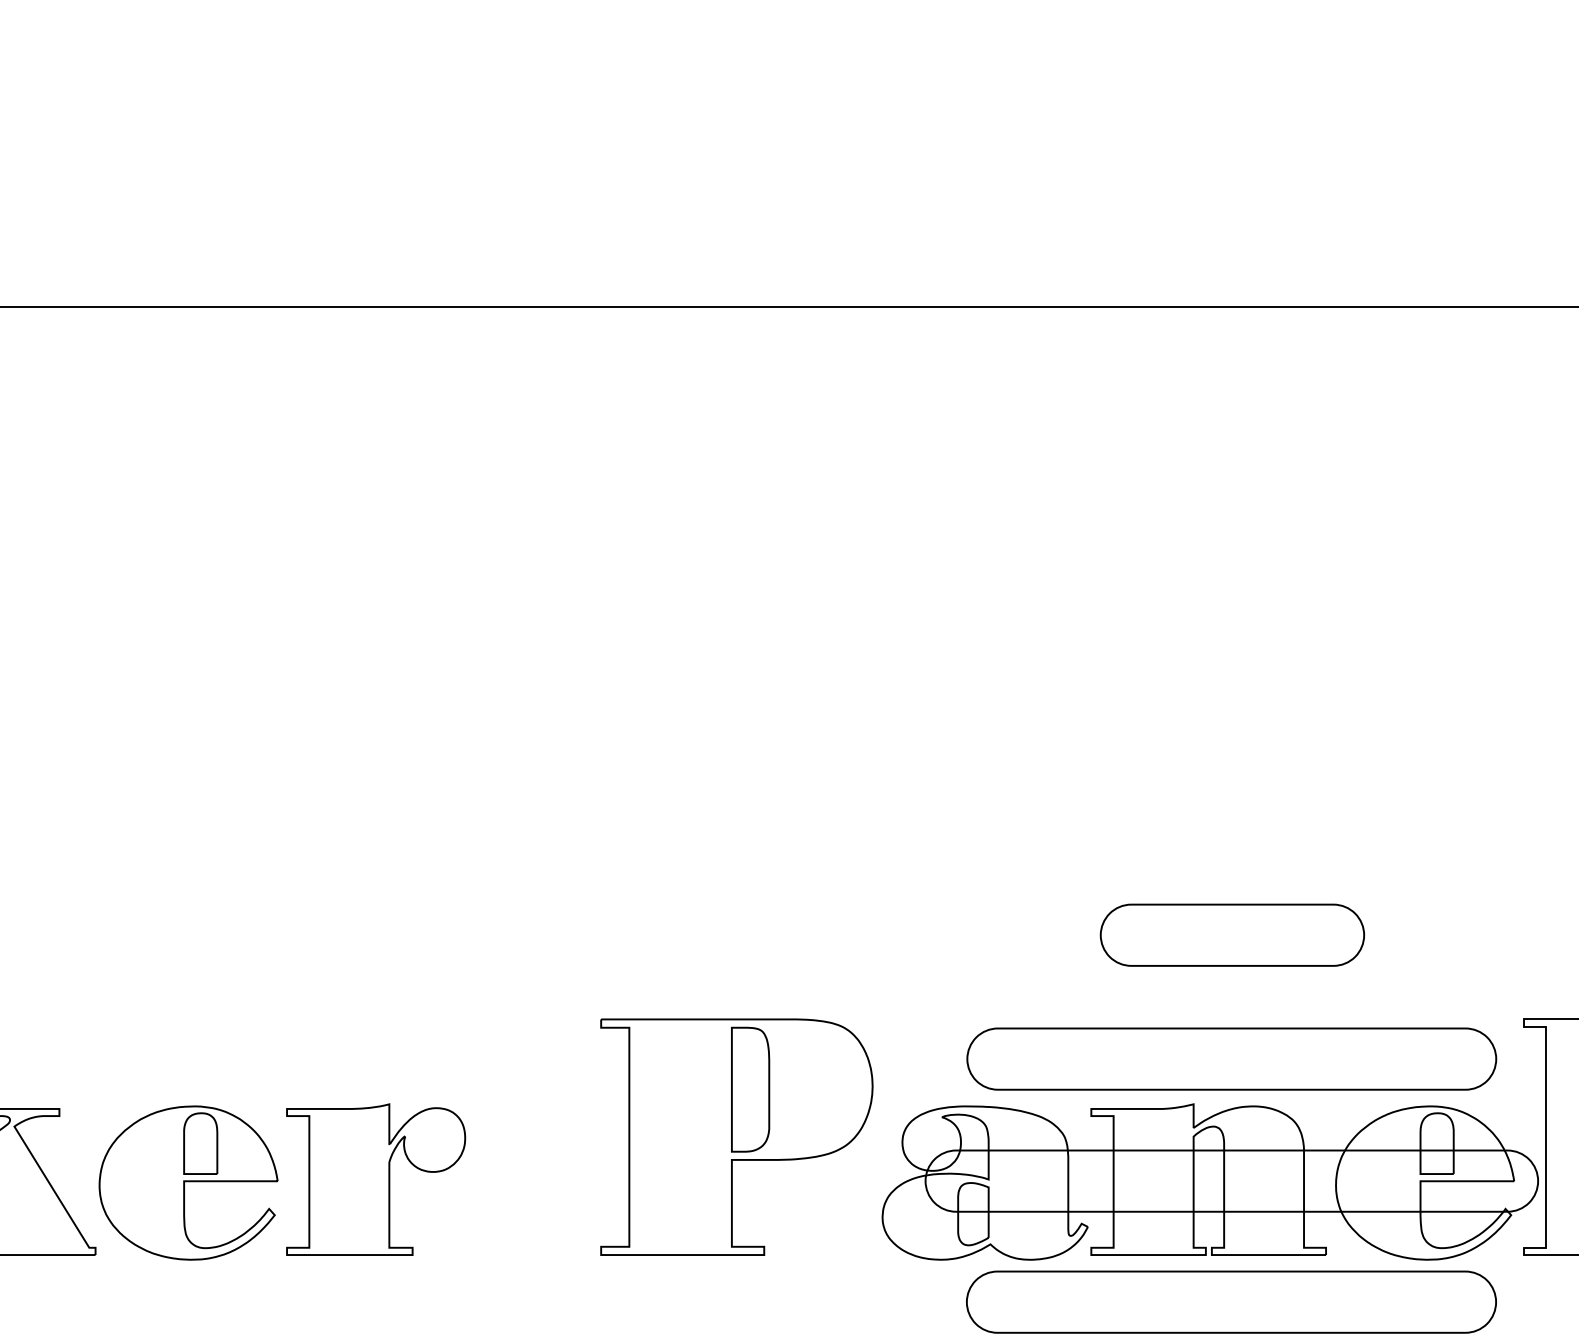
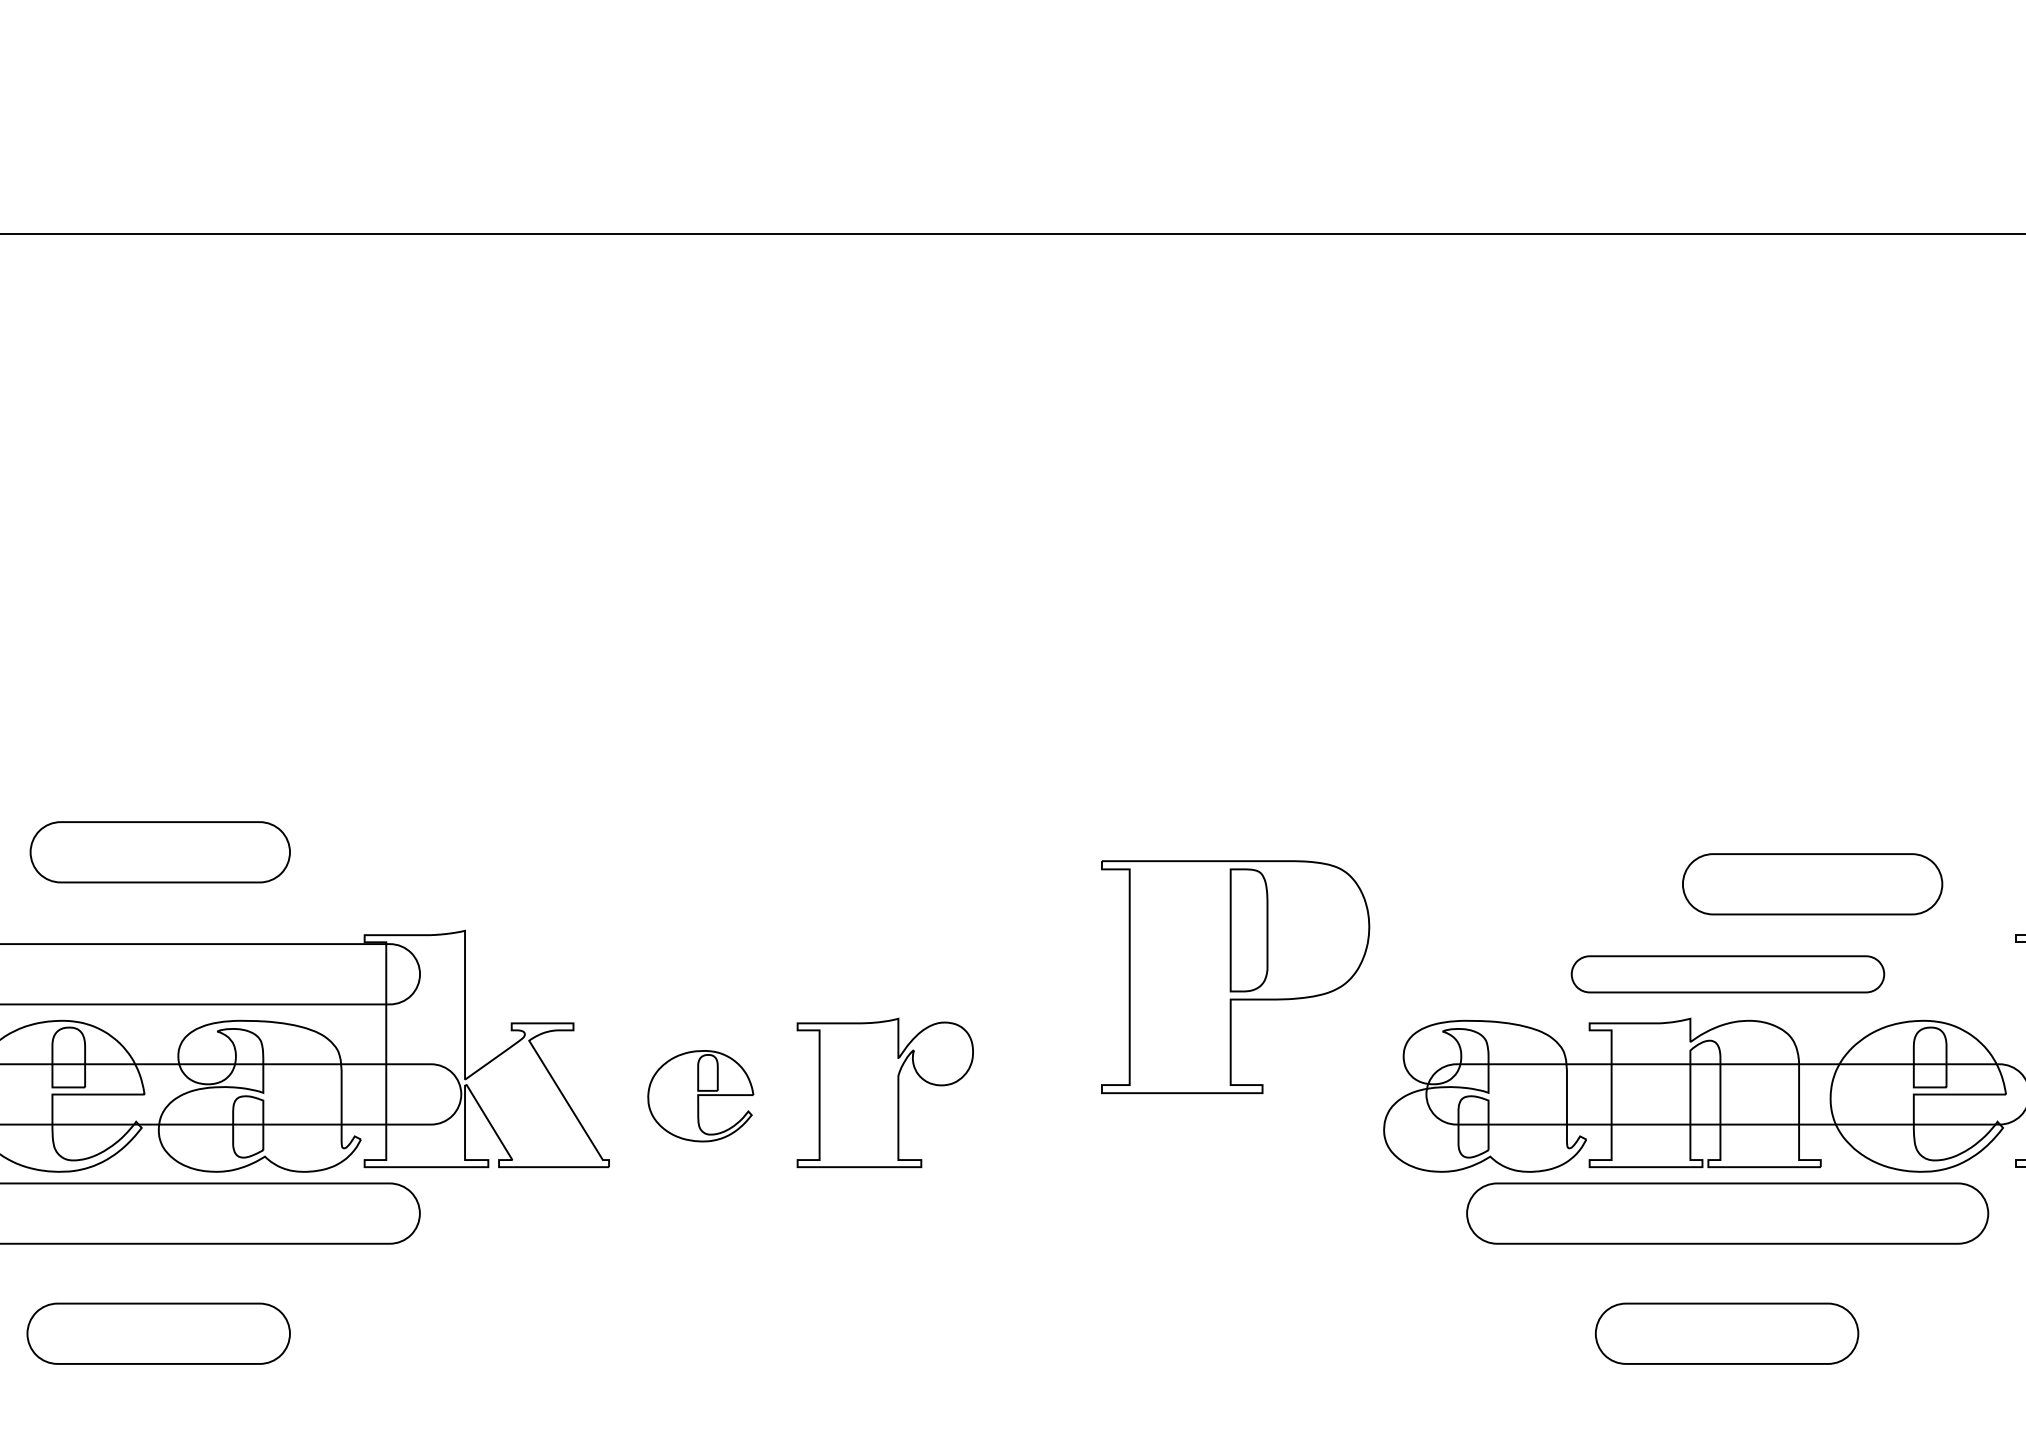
part: (1232, 935) -> (1812, 884), moved
part: (1231, 1059) -> (1727, 974), size x0.6
part: (736, 1137) -> (1235, 977), moved
part: (188, 1182) -> (700, 1095), size x0.6

